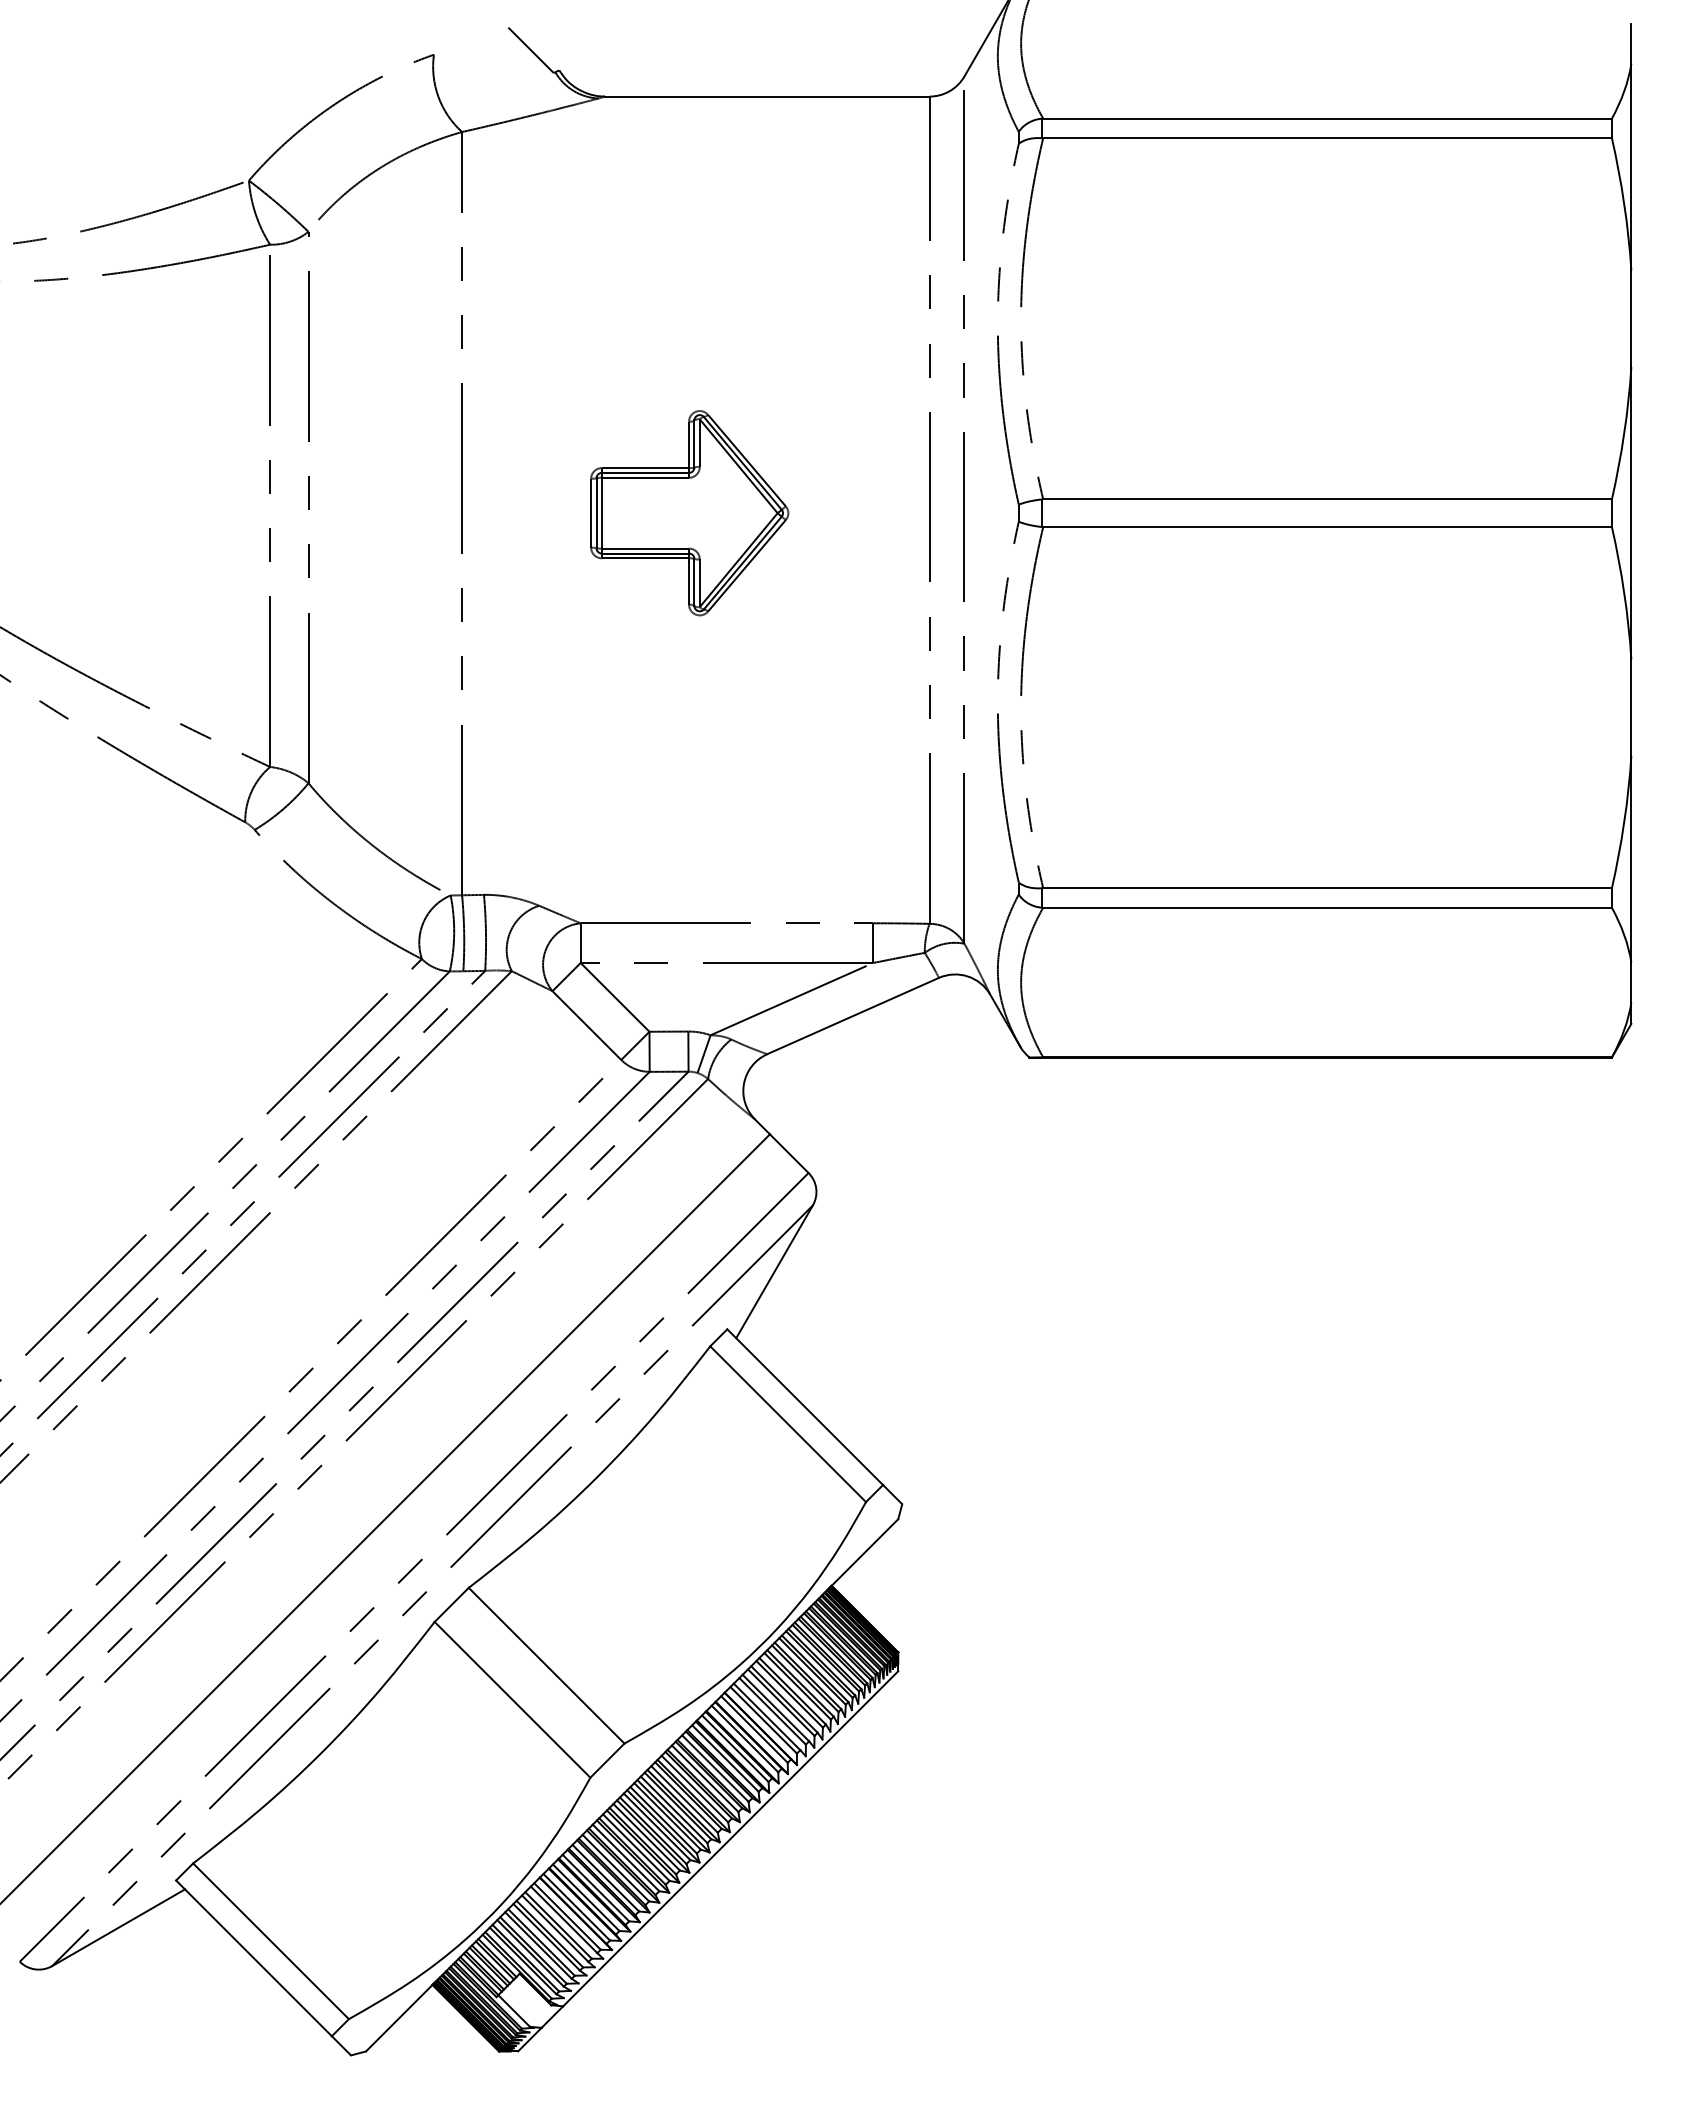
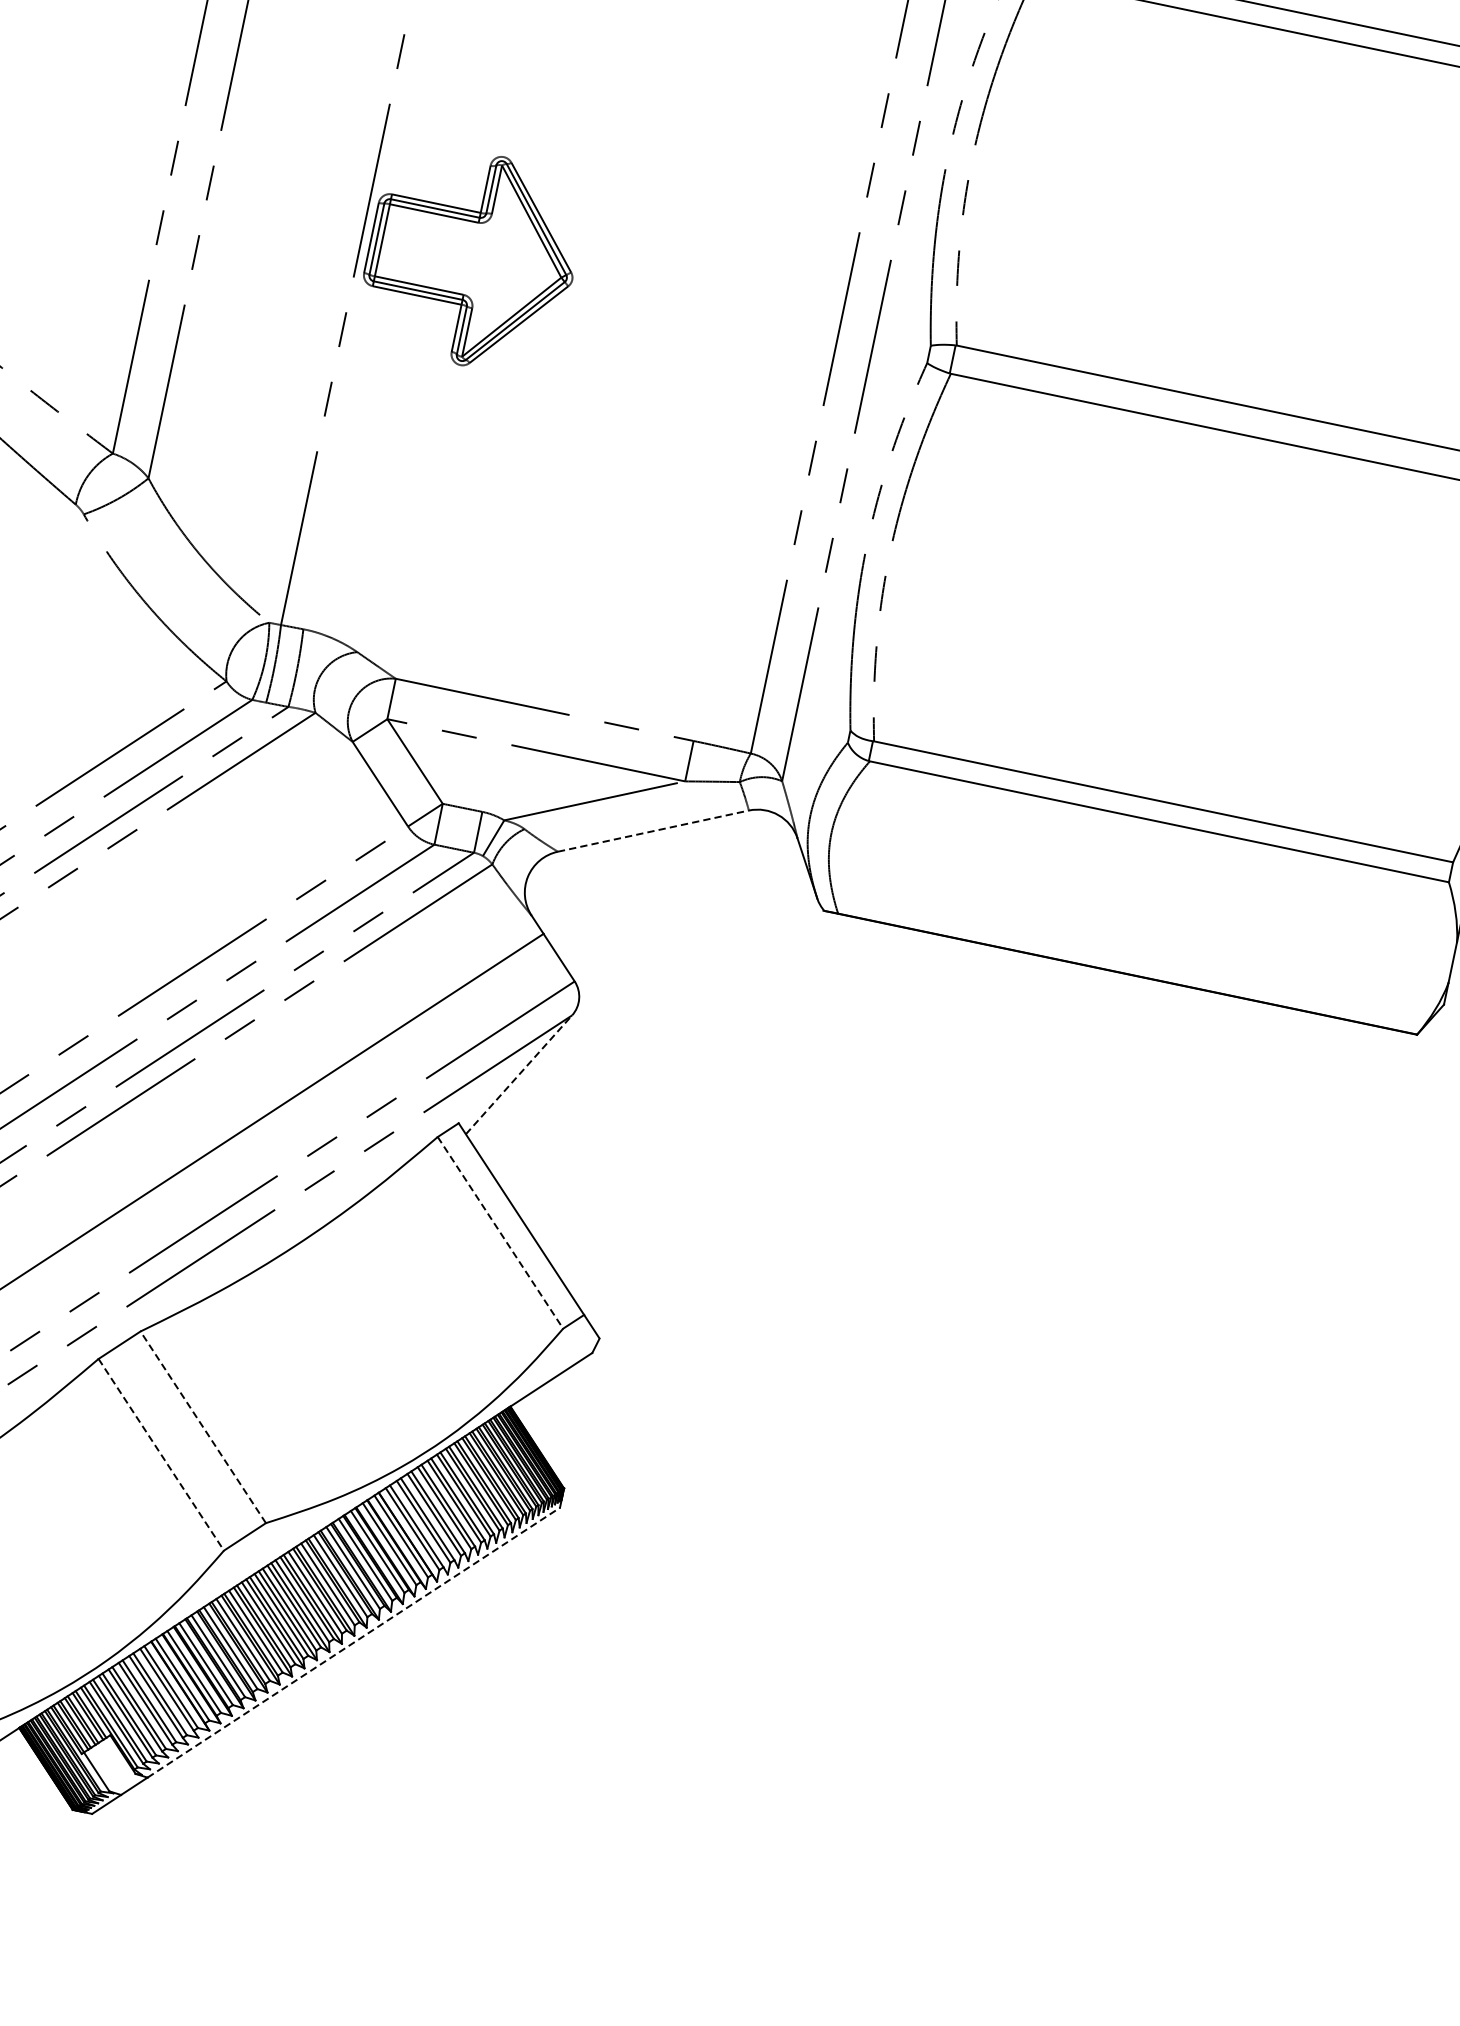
part: (689, 513) -> (471, 259), moved
line: (853, 1016) -> (653, 831), solid -> dashed
line: (774, 1271) -> (519, 1074), solid -> dashed
line: (788, 1424) -> (500, 1233), solid -> dashed
line: (546, 1665) -> (203, 1427), solid -> dashed
line: (512, 1700) -> (161, 1455), solid -> dashed
line: (730, 1838) -> (353, 1642), solid -> dashed

